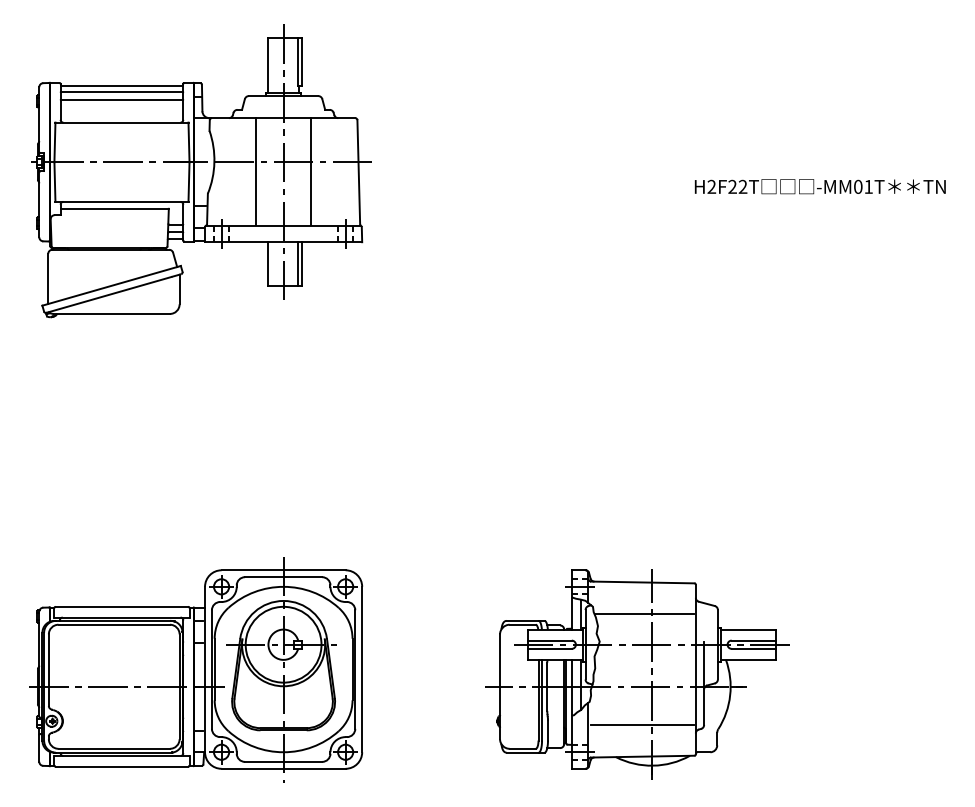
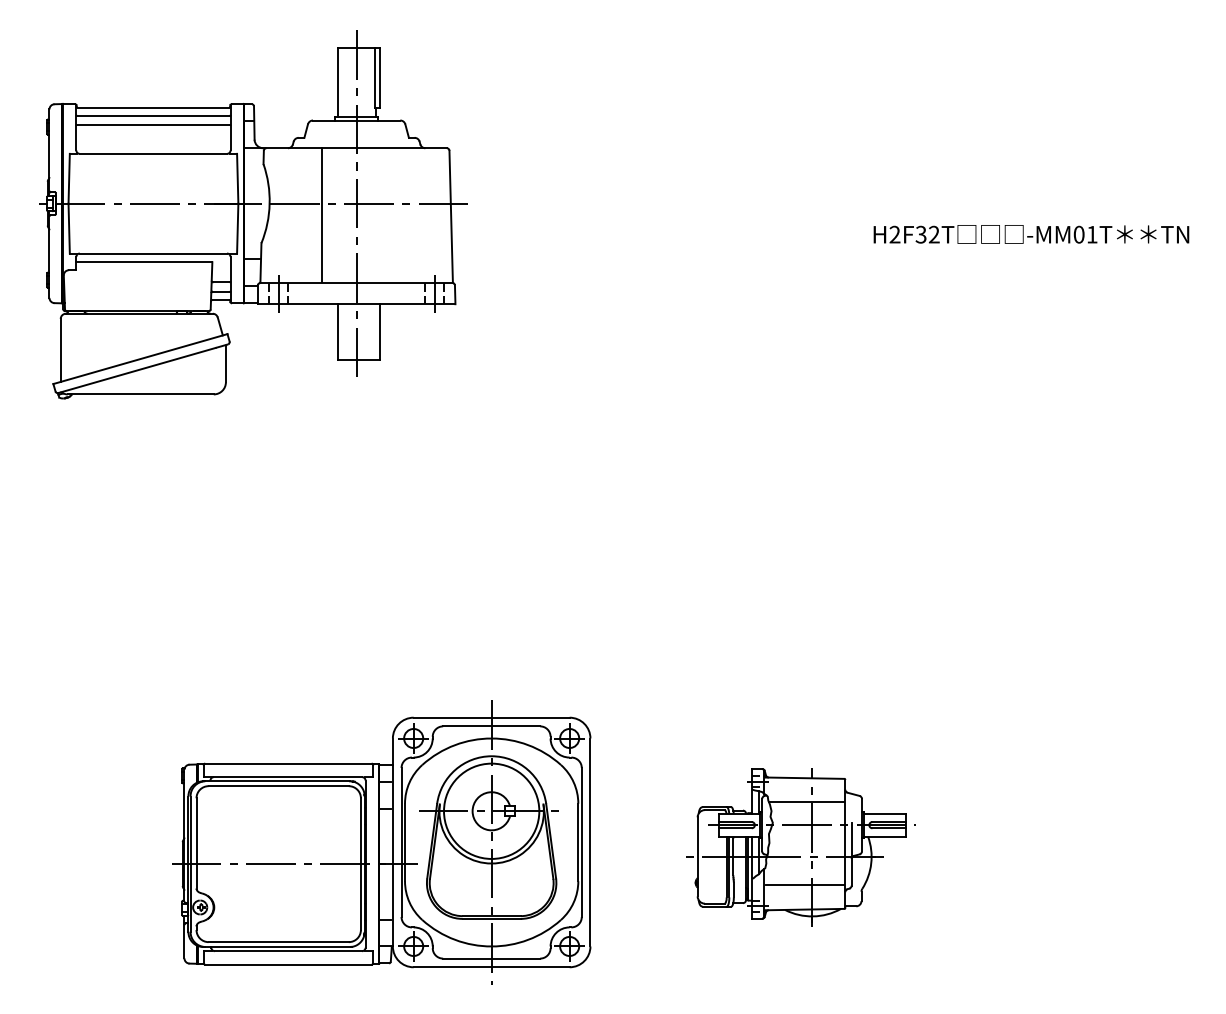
line: (311, 171) -> (391, 215), removed
text: (732, 186) -> (920, 234), H2F22T -> H2F32T
line: (298, 263) -> (375, 331), removed
part: (195, 669) -> (381, 842), moved
part: (636, 674) -> (800, 847), size x0.6

